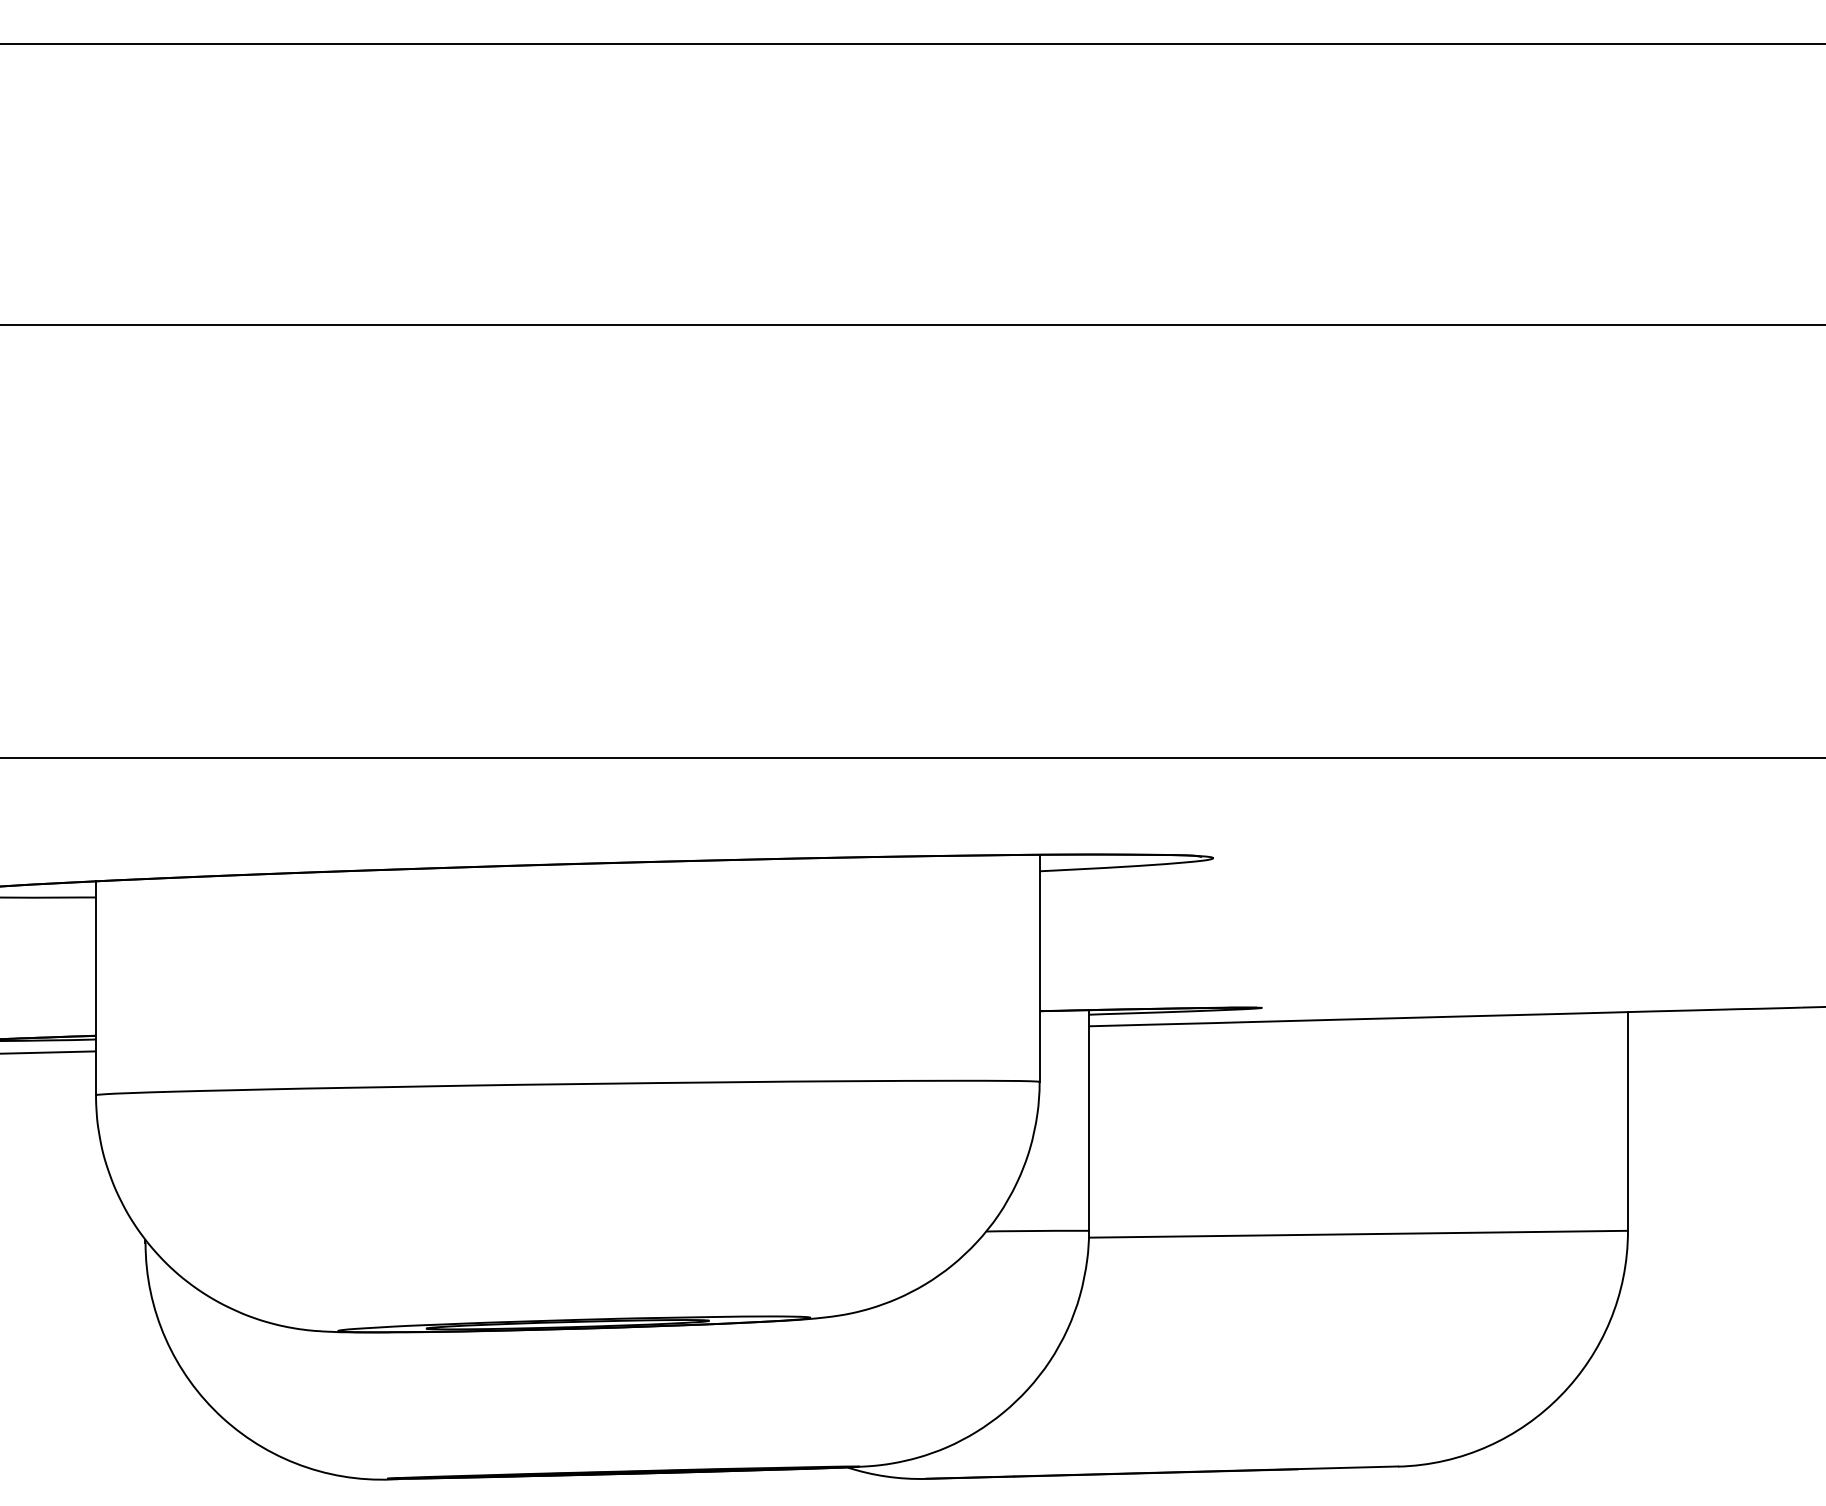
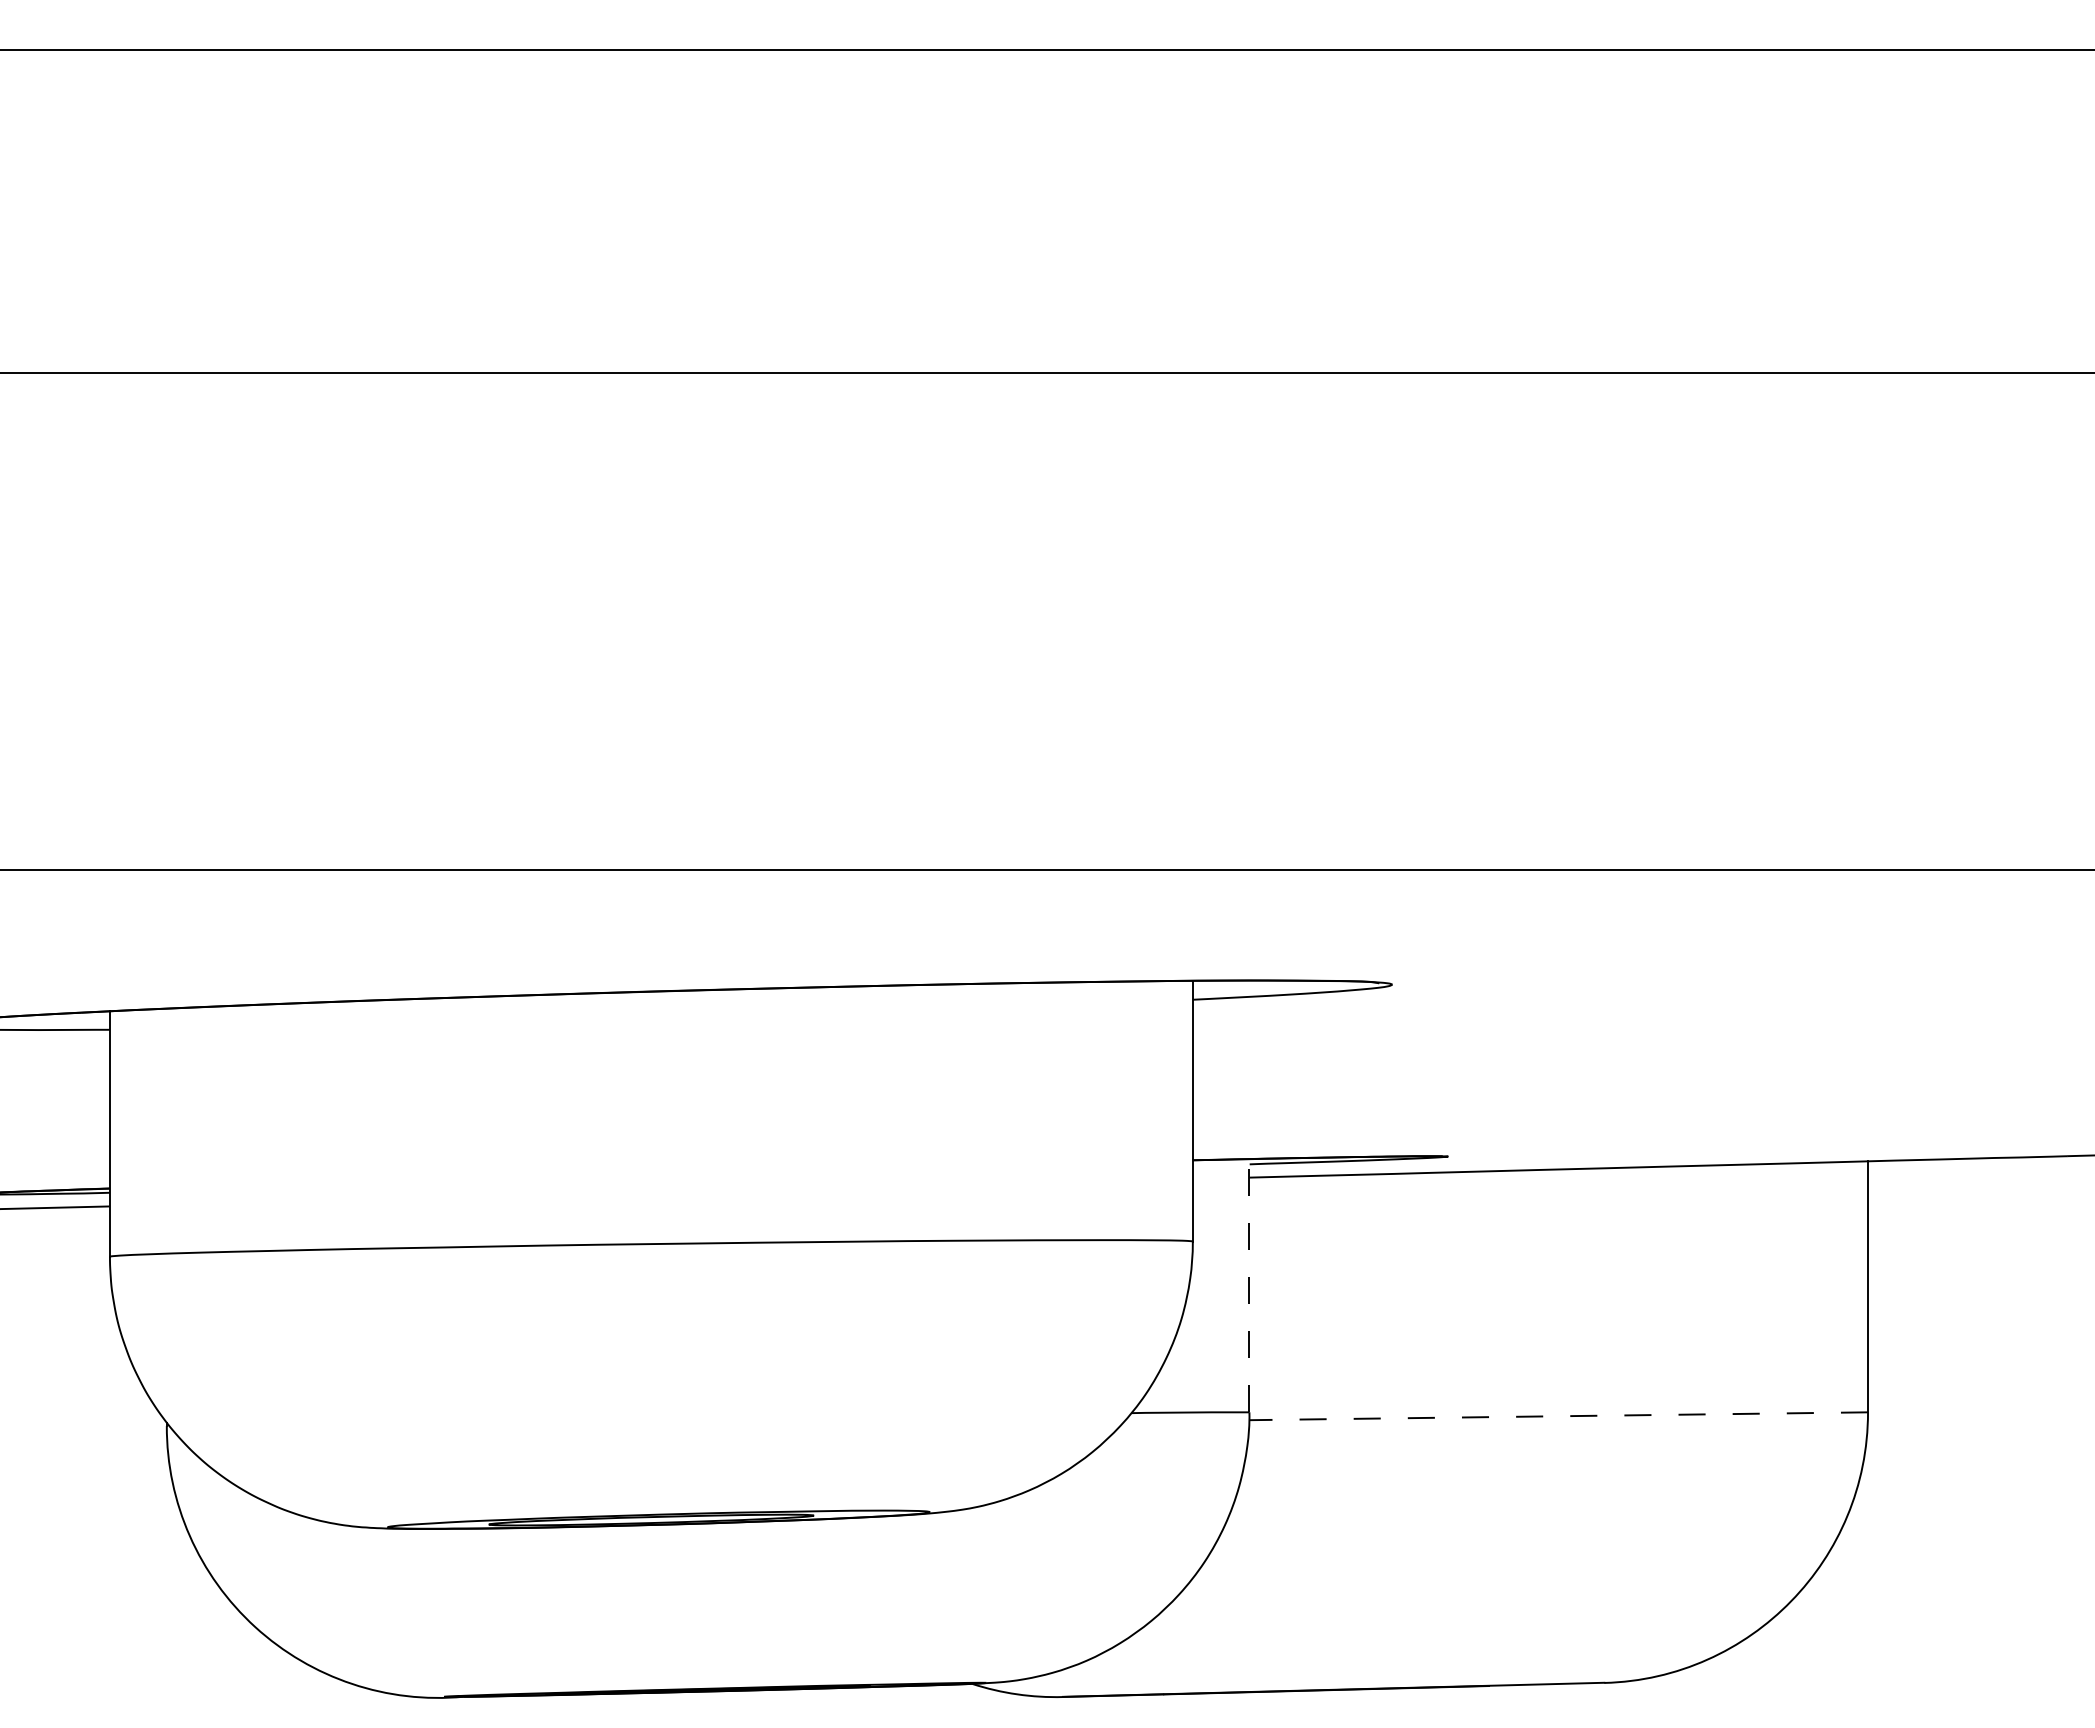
line: (1089, 1120) -> (1249, 1285), solid -> dashed
line: (1358, 1234) -> (1558, 1416), solid -> dashed

